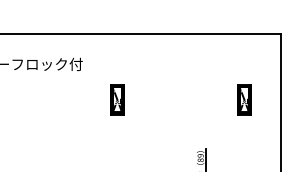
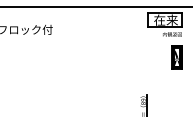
part: (228, 57) -> (164, 24), added
part: (117, 99) -> (79, 56), removed

